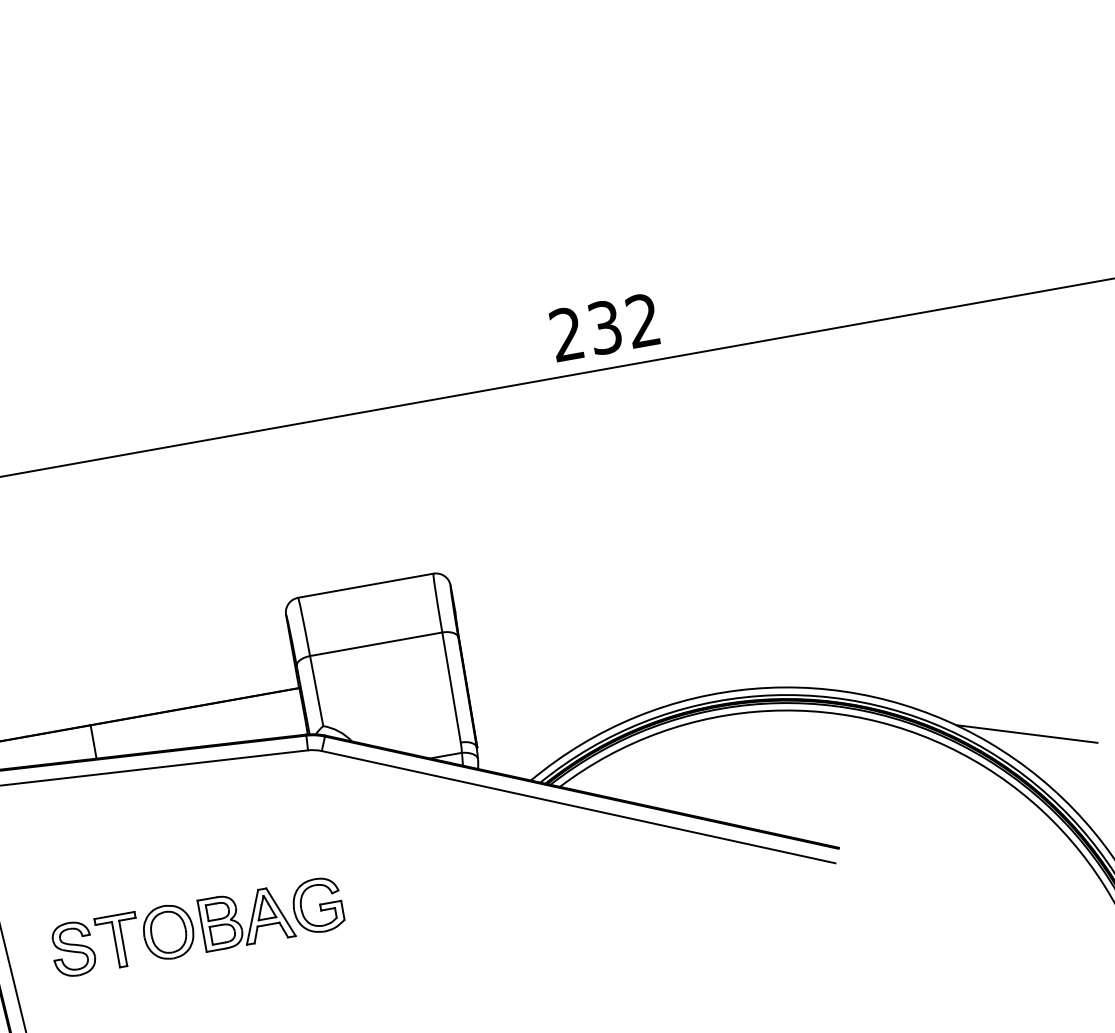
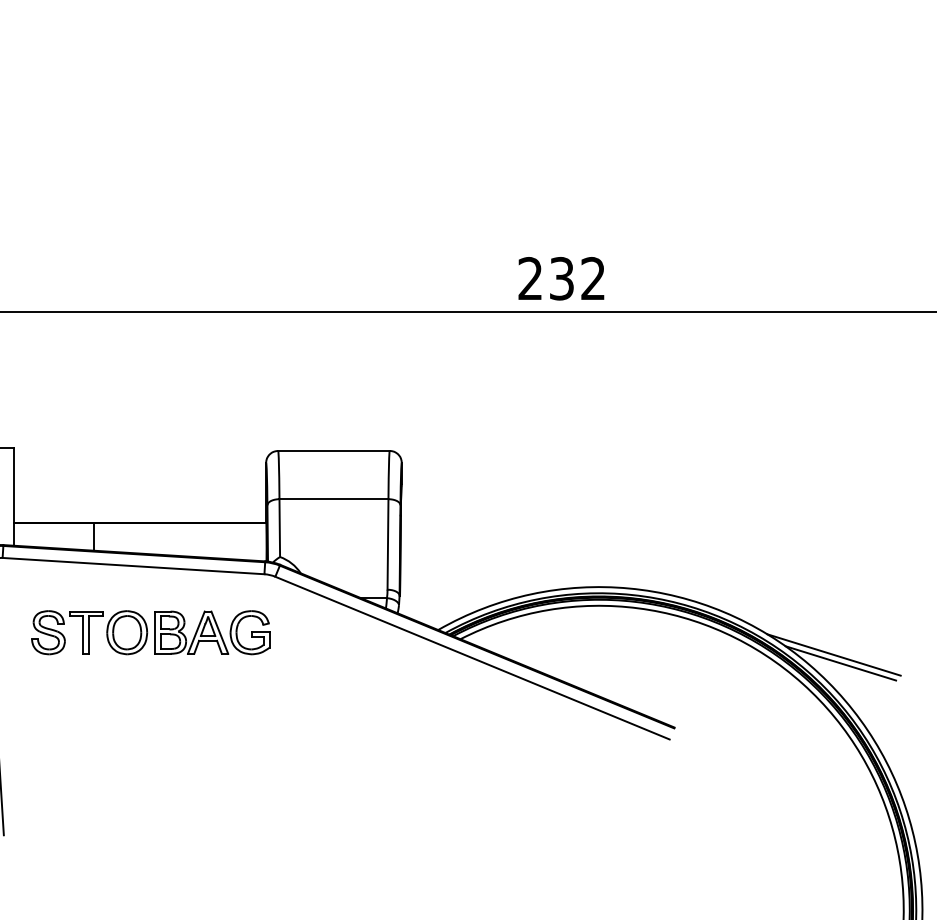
line: (1015, 724) -> (833, 654), added
part: (196, 926) -> (150, 632), moved

